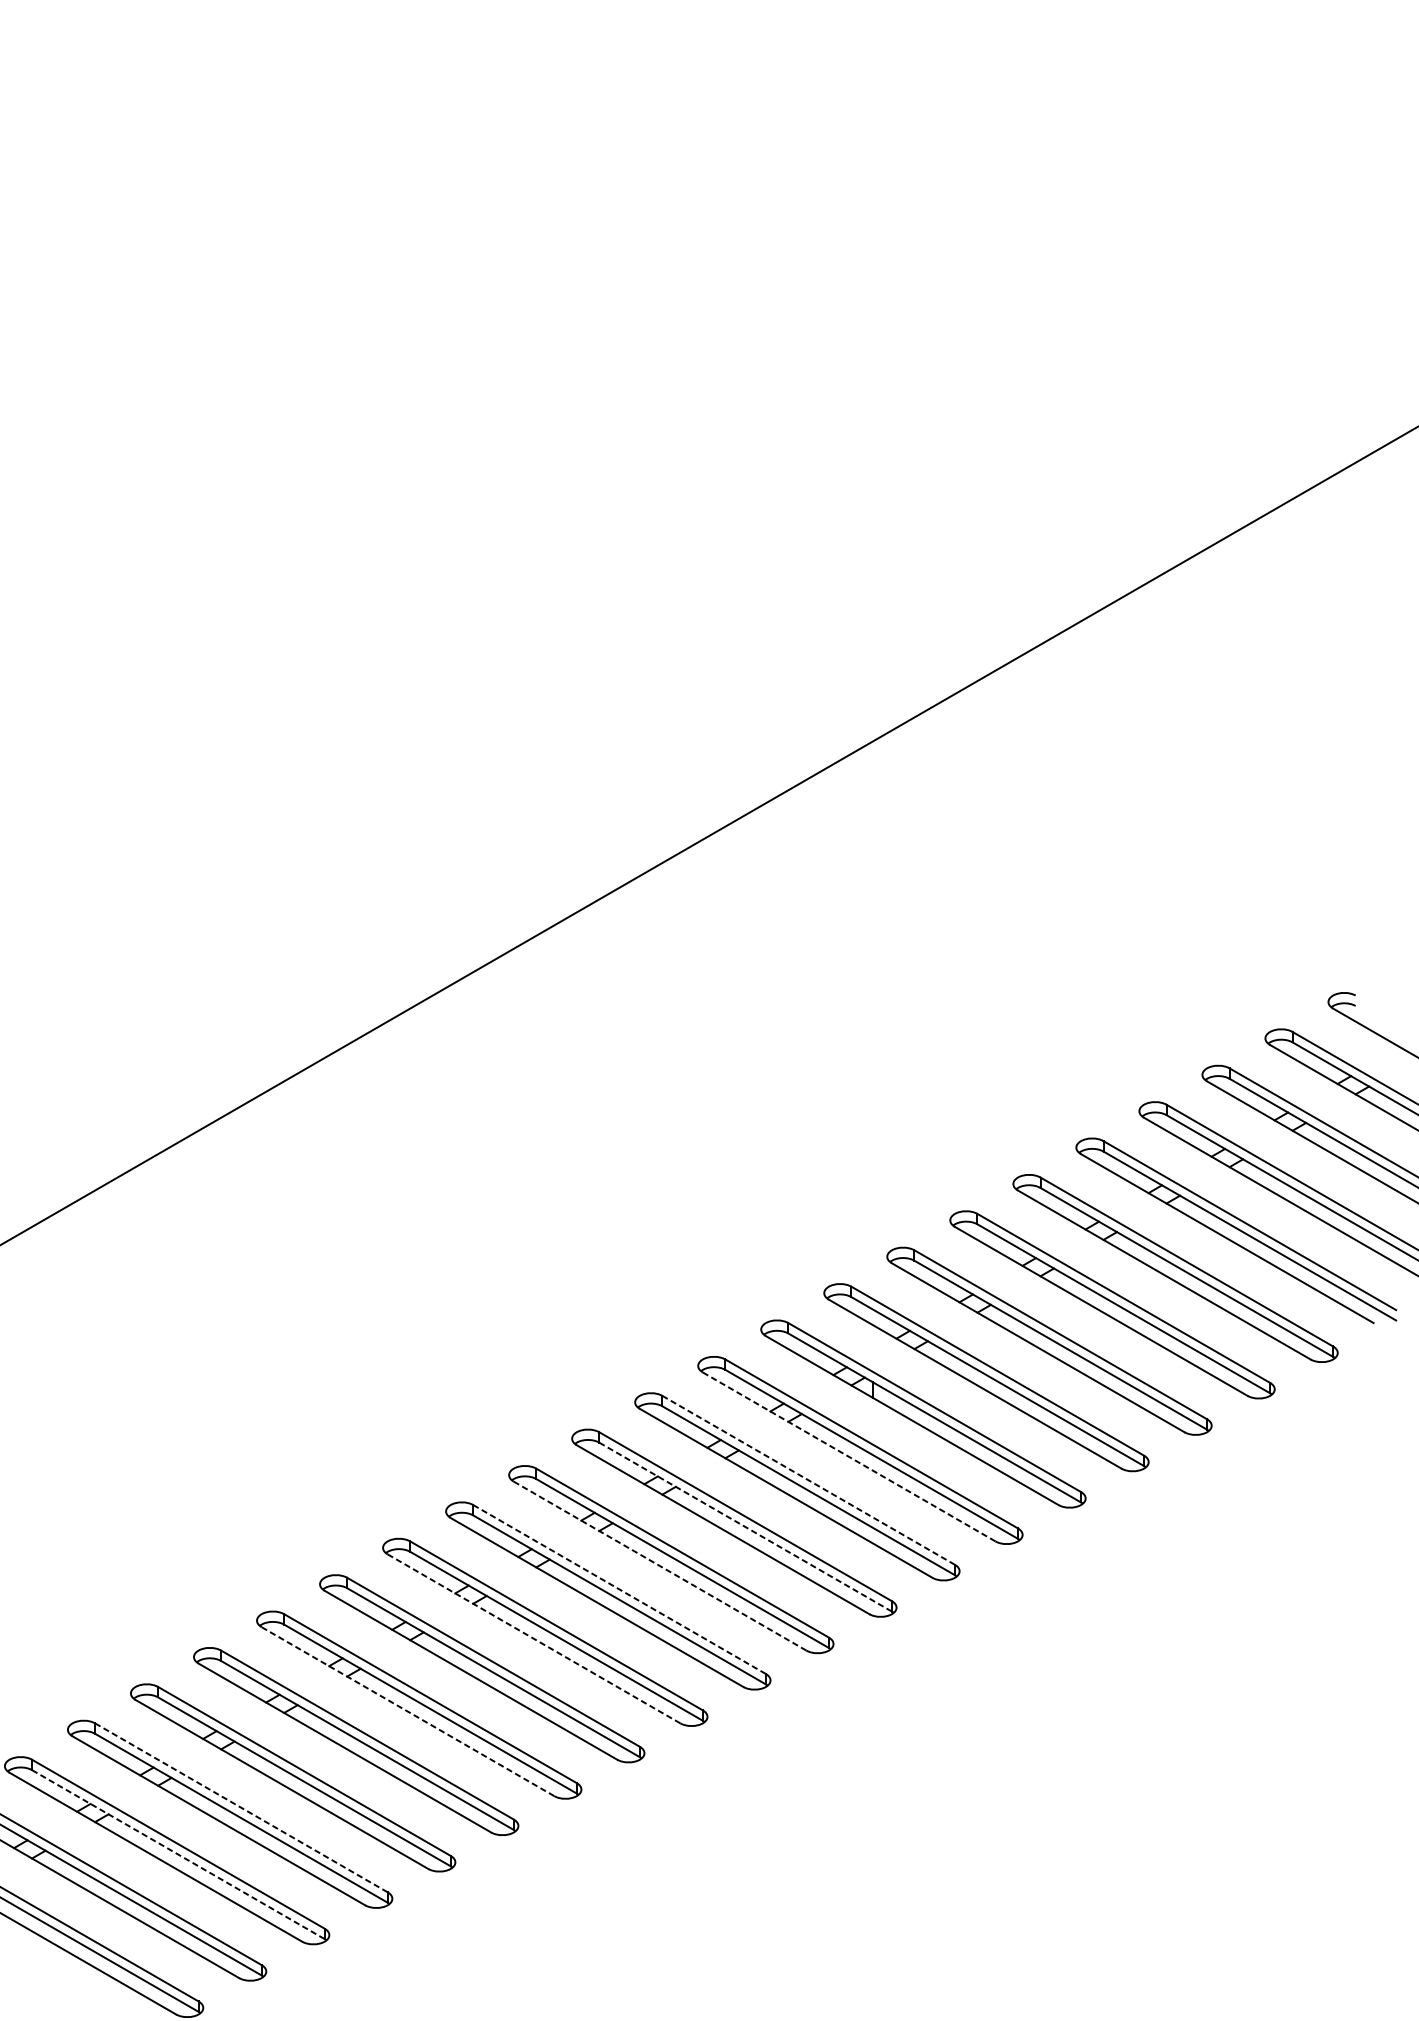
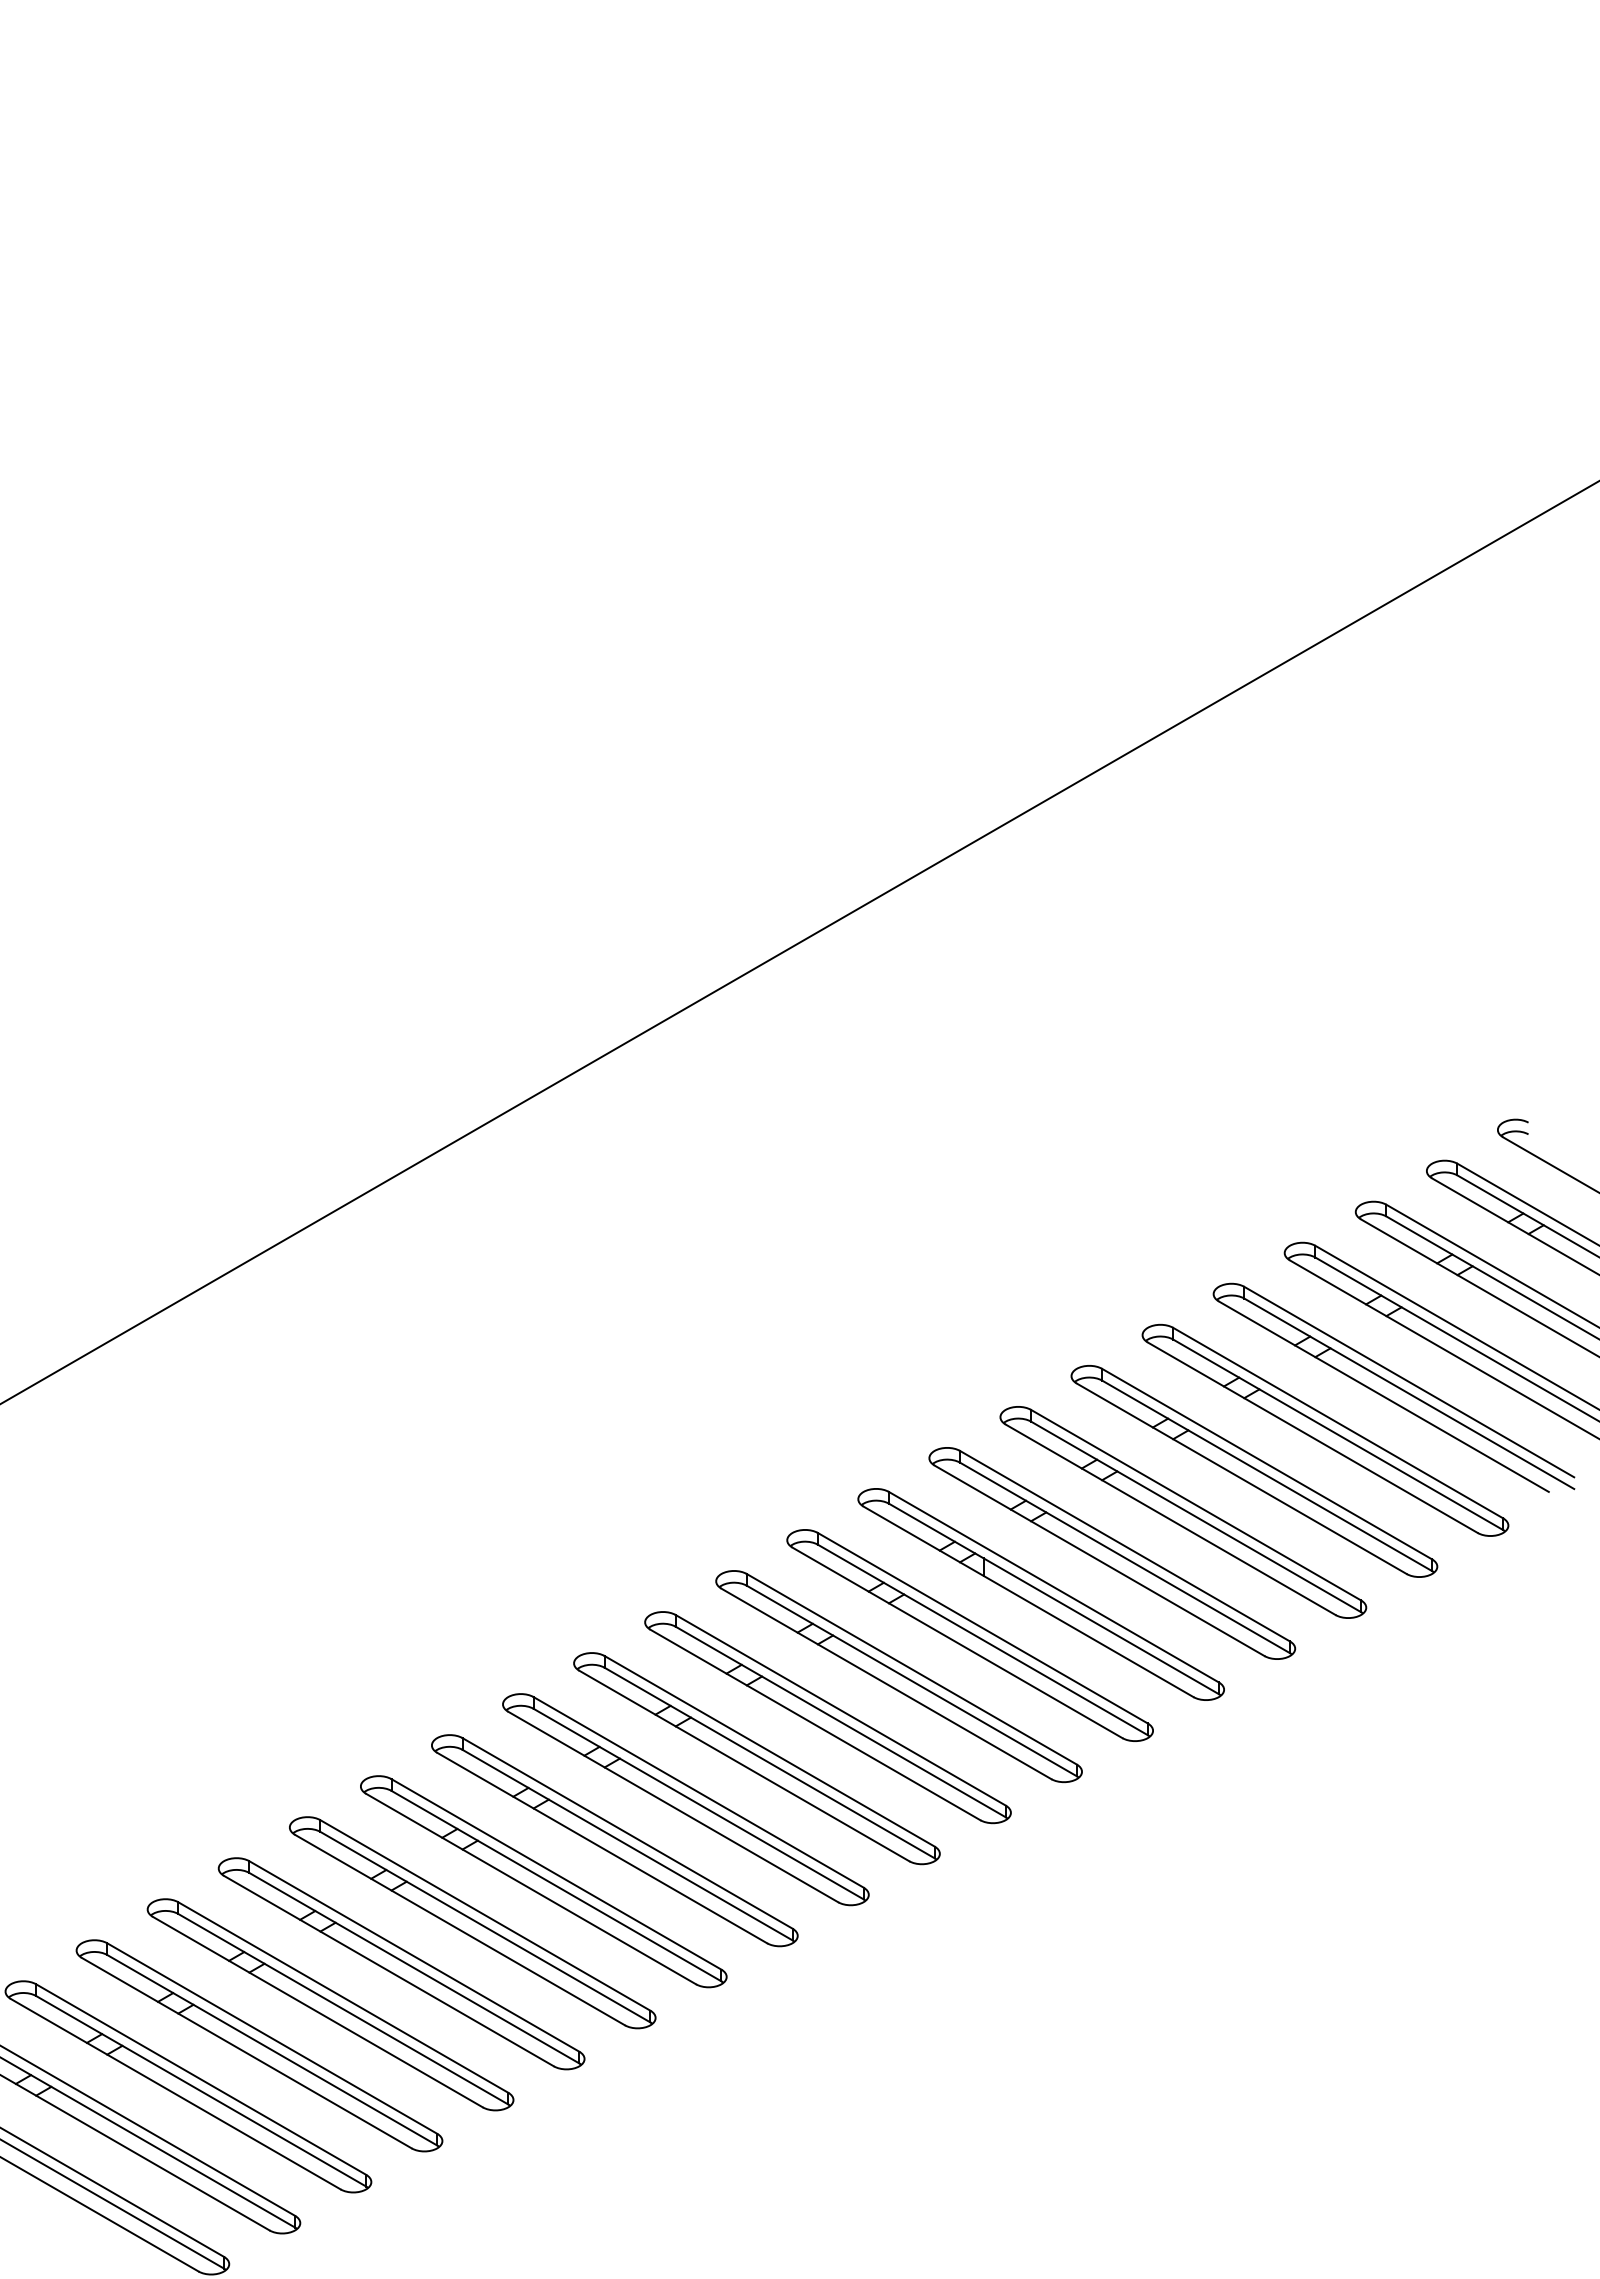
line: (849, 1456) -> (957, 1642), dashed -> solid
line: (809, 1480) -> (912, 1669), dashed -> solid
line: (745, 1526) -> (840, 1721), dashed -> solid
line: (659, 1565) -> (743, 1765), dashed -> solid
line: (620, 1589) -> (699, 1792), dashed -> solid
line: (533, 1638) -> (601, 1847), dashed -> solid
line: (407, 1711) -> (459, 1929), dashed -> solid
line: (241, 1807) -> (272, 2038), dashed -> solid
line: (177, 1854) -> (200, 2091), dashed -> solid

